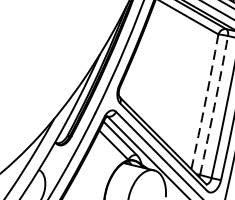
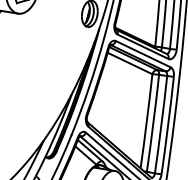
arc: (204, 102) -> (146, 121), dashed -> solid
arc: (214, 105) -> (153, 123), dashed -> solid

